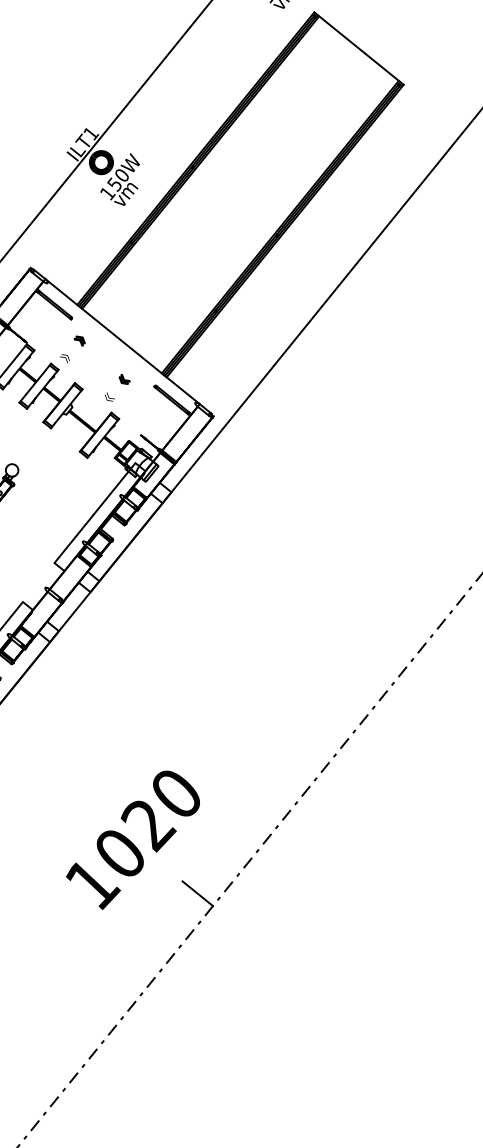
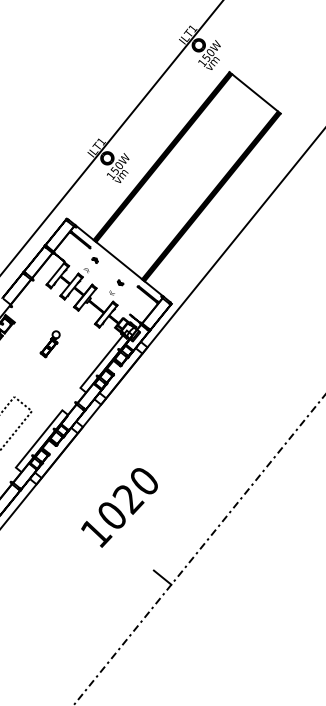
text: (133, 839) -> (119, 507), moved

